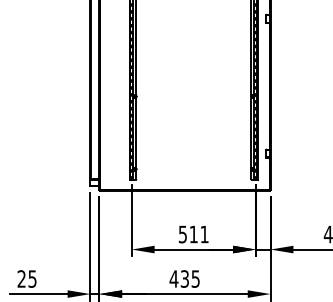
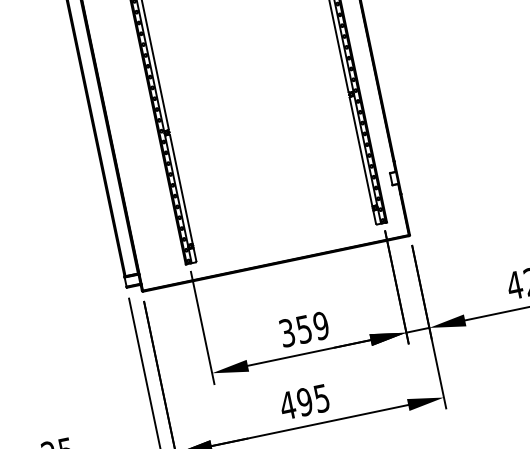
text: (193, 234) -> (303, 329), 511 -> 359
text: (184, 278) -> (304, 401), 435 -> 495

